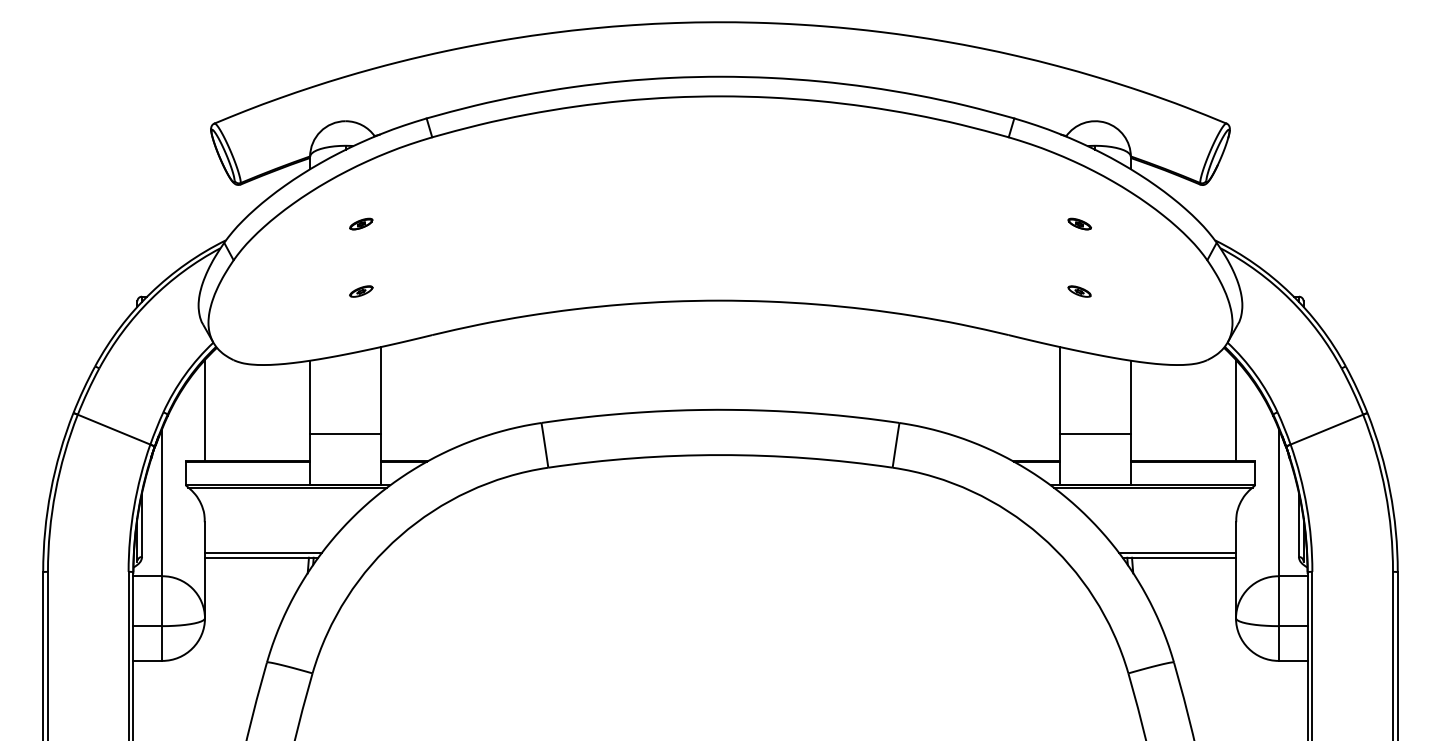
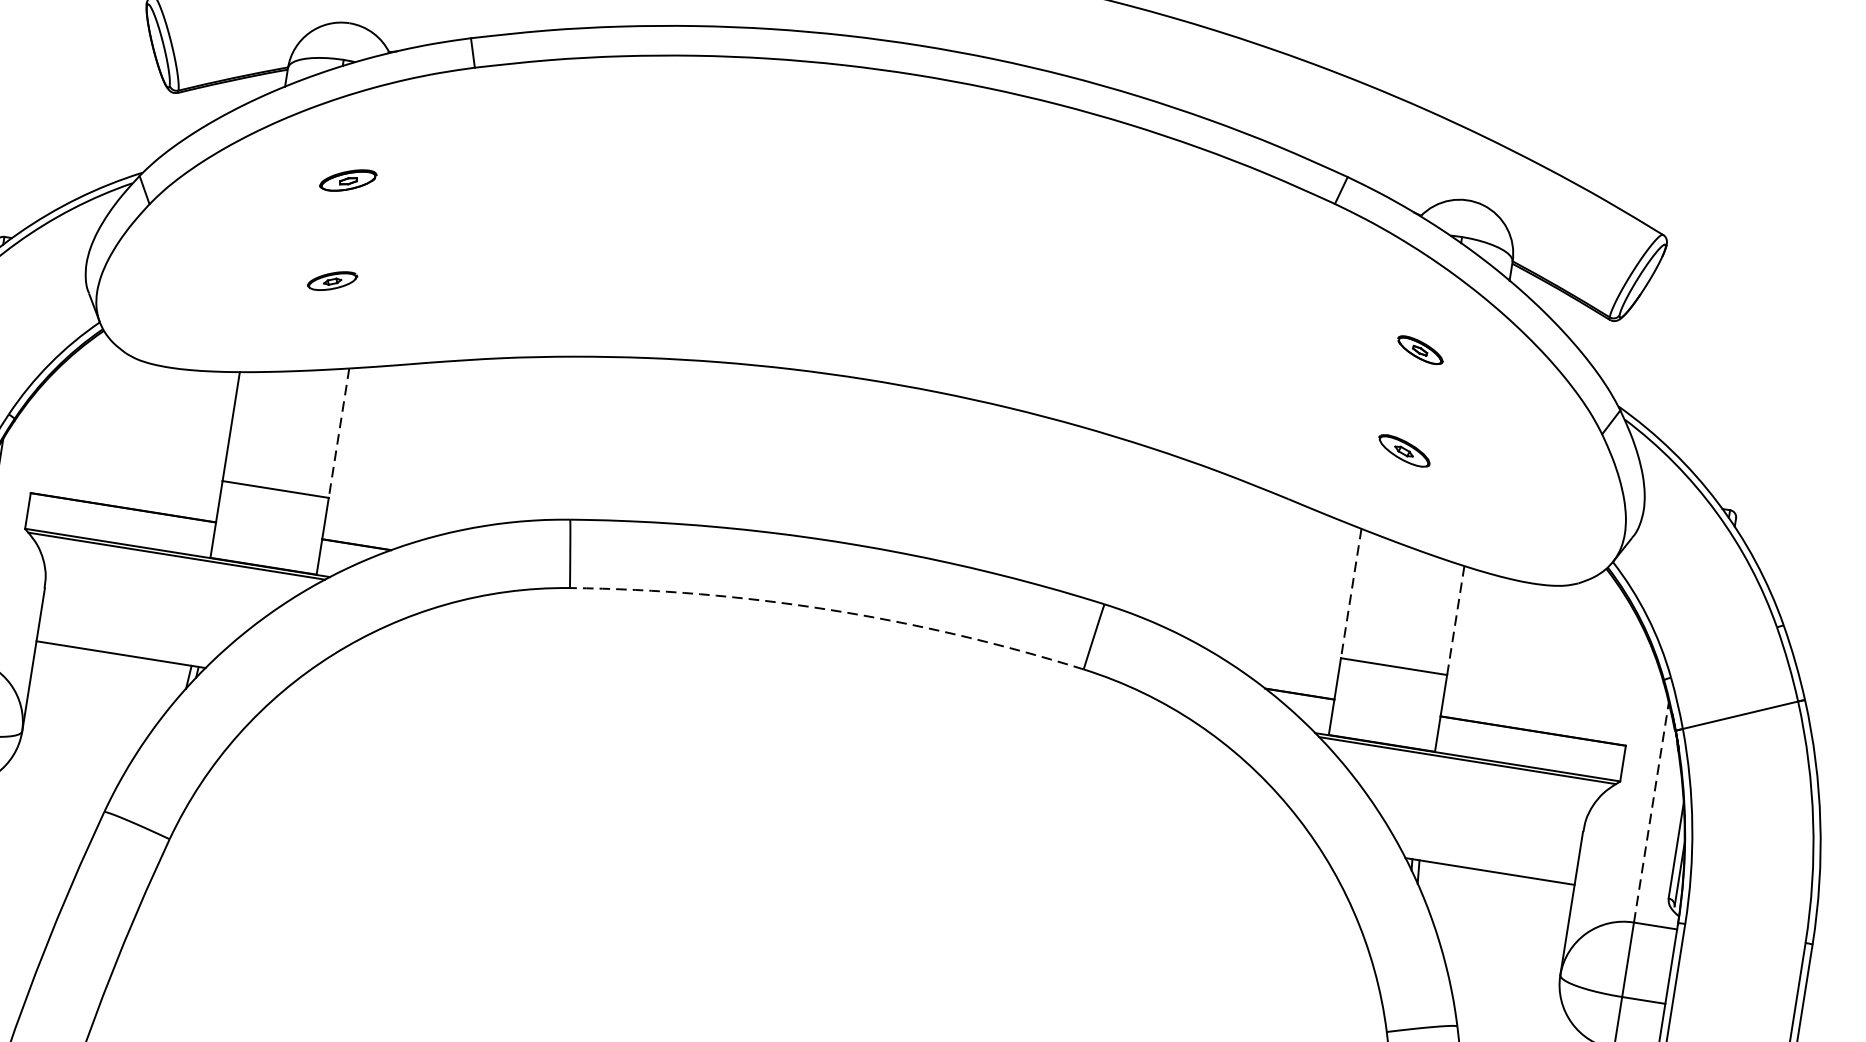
part: (361, 223) -> (348, 179), size x1.6
part: (1079, 223) -> (1420, 349), size x1.4
part: (361, 291) -> (332, 281), size x1.4
part: (1079, 291) -> (1404, 450), size x1.6
line: (381, 390) -> (339, 433), solid -> dashed
line: (1059, 390) -> (1350, 593), solid -> dashed
line: (1130, 397) -> (1455, 620), solid -> dashed
line: (205, 410) -> (72, 421), removed
line: (1235, 410) -> (1608, 665), removed
arc: (720, 455) -> (829, 610), solid -> dashed
line: (1278, 502) -> (1651, 812), solid -> dashed
line: (263, 552) -> (125, 647), removed
line: (1176, 552) -> (1487, 862), removed

